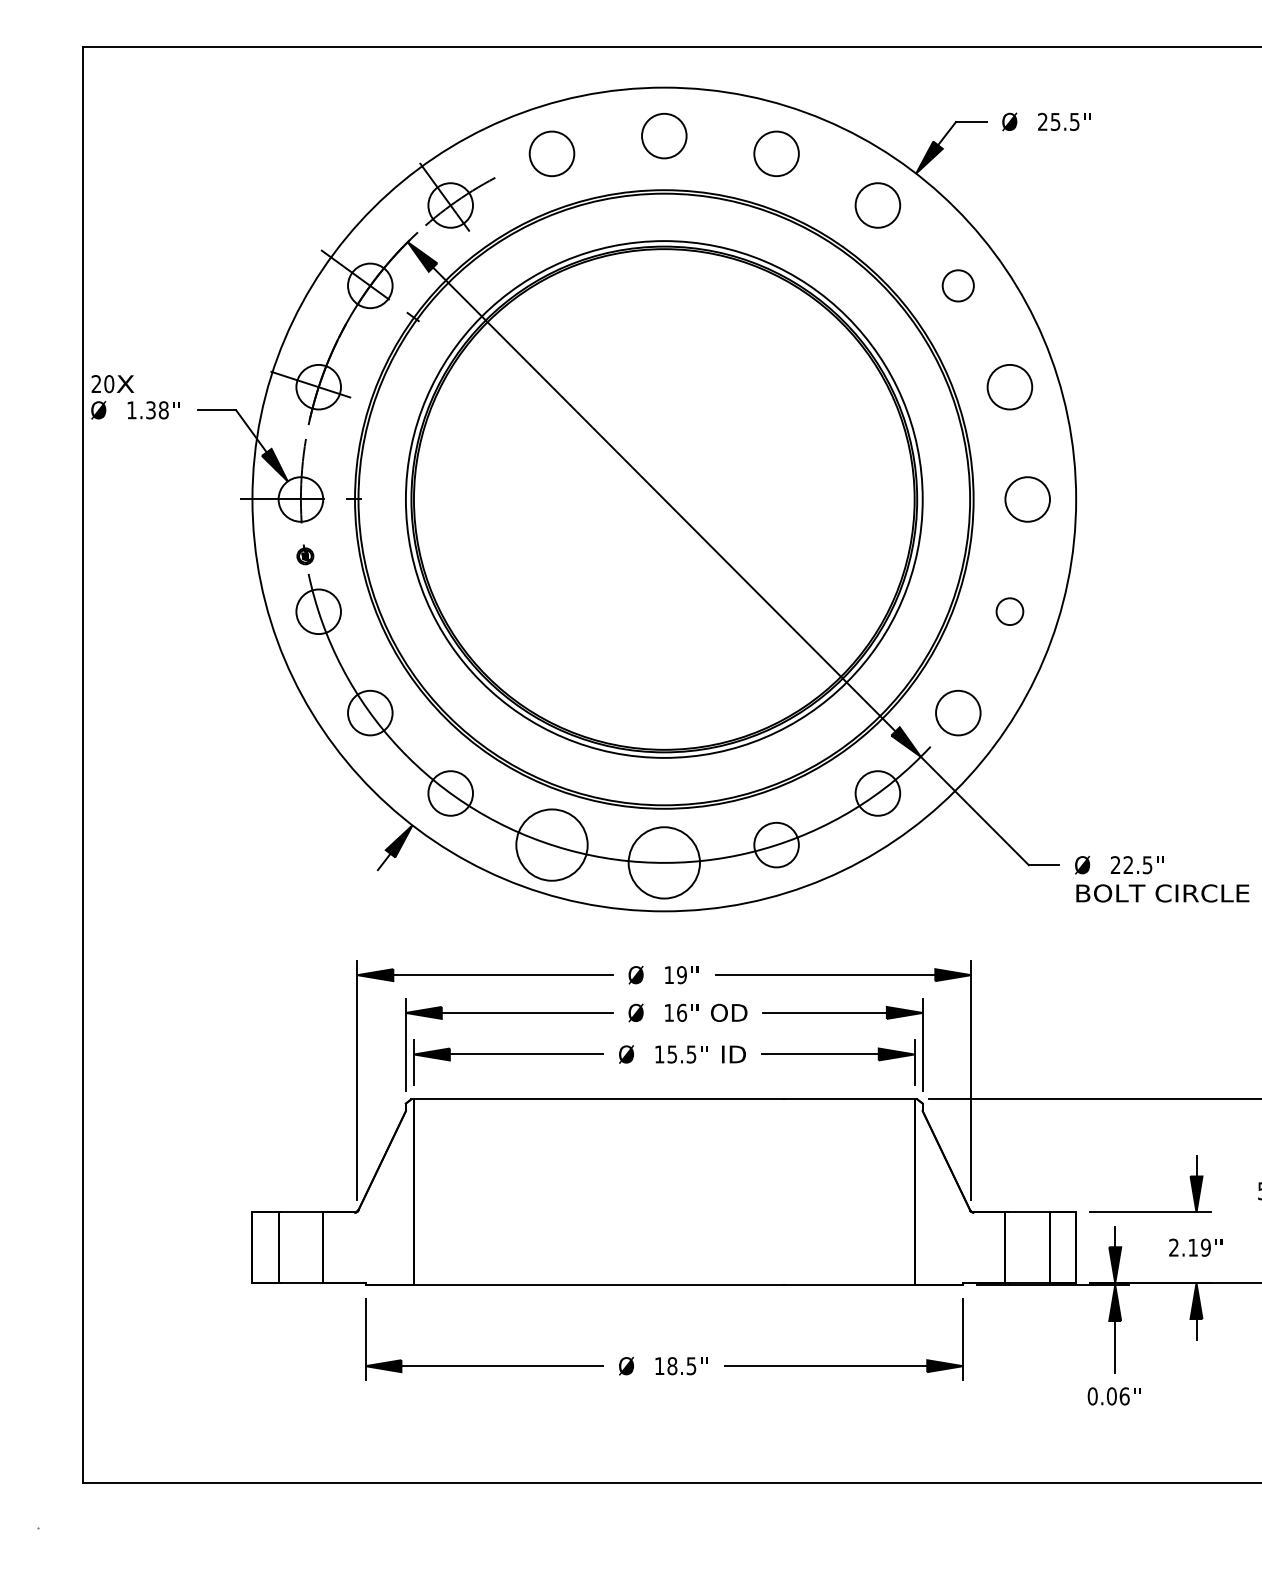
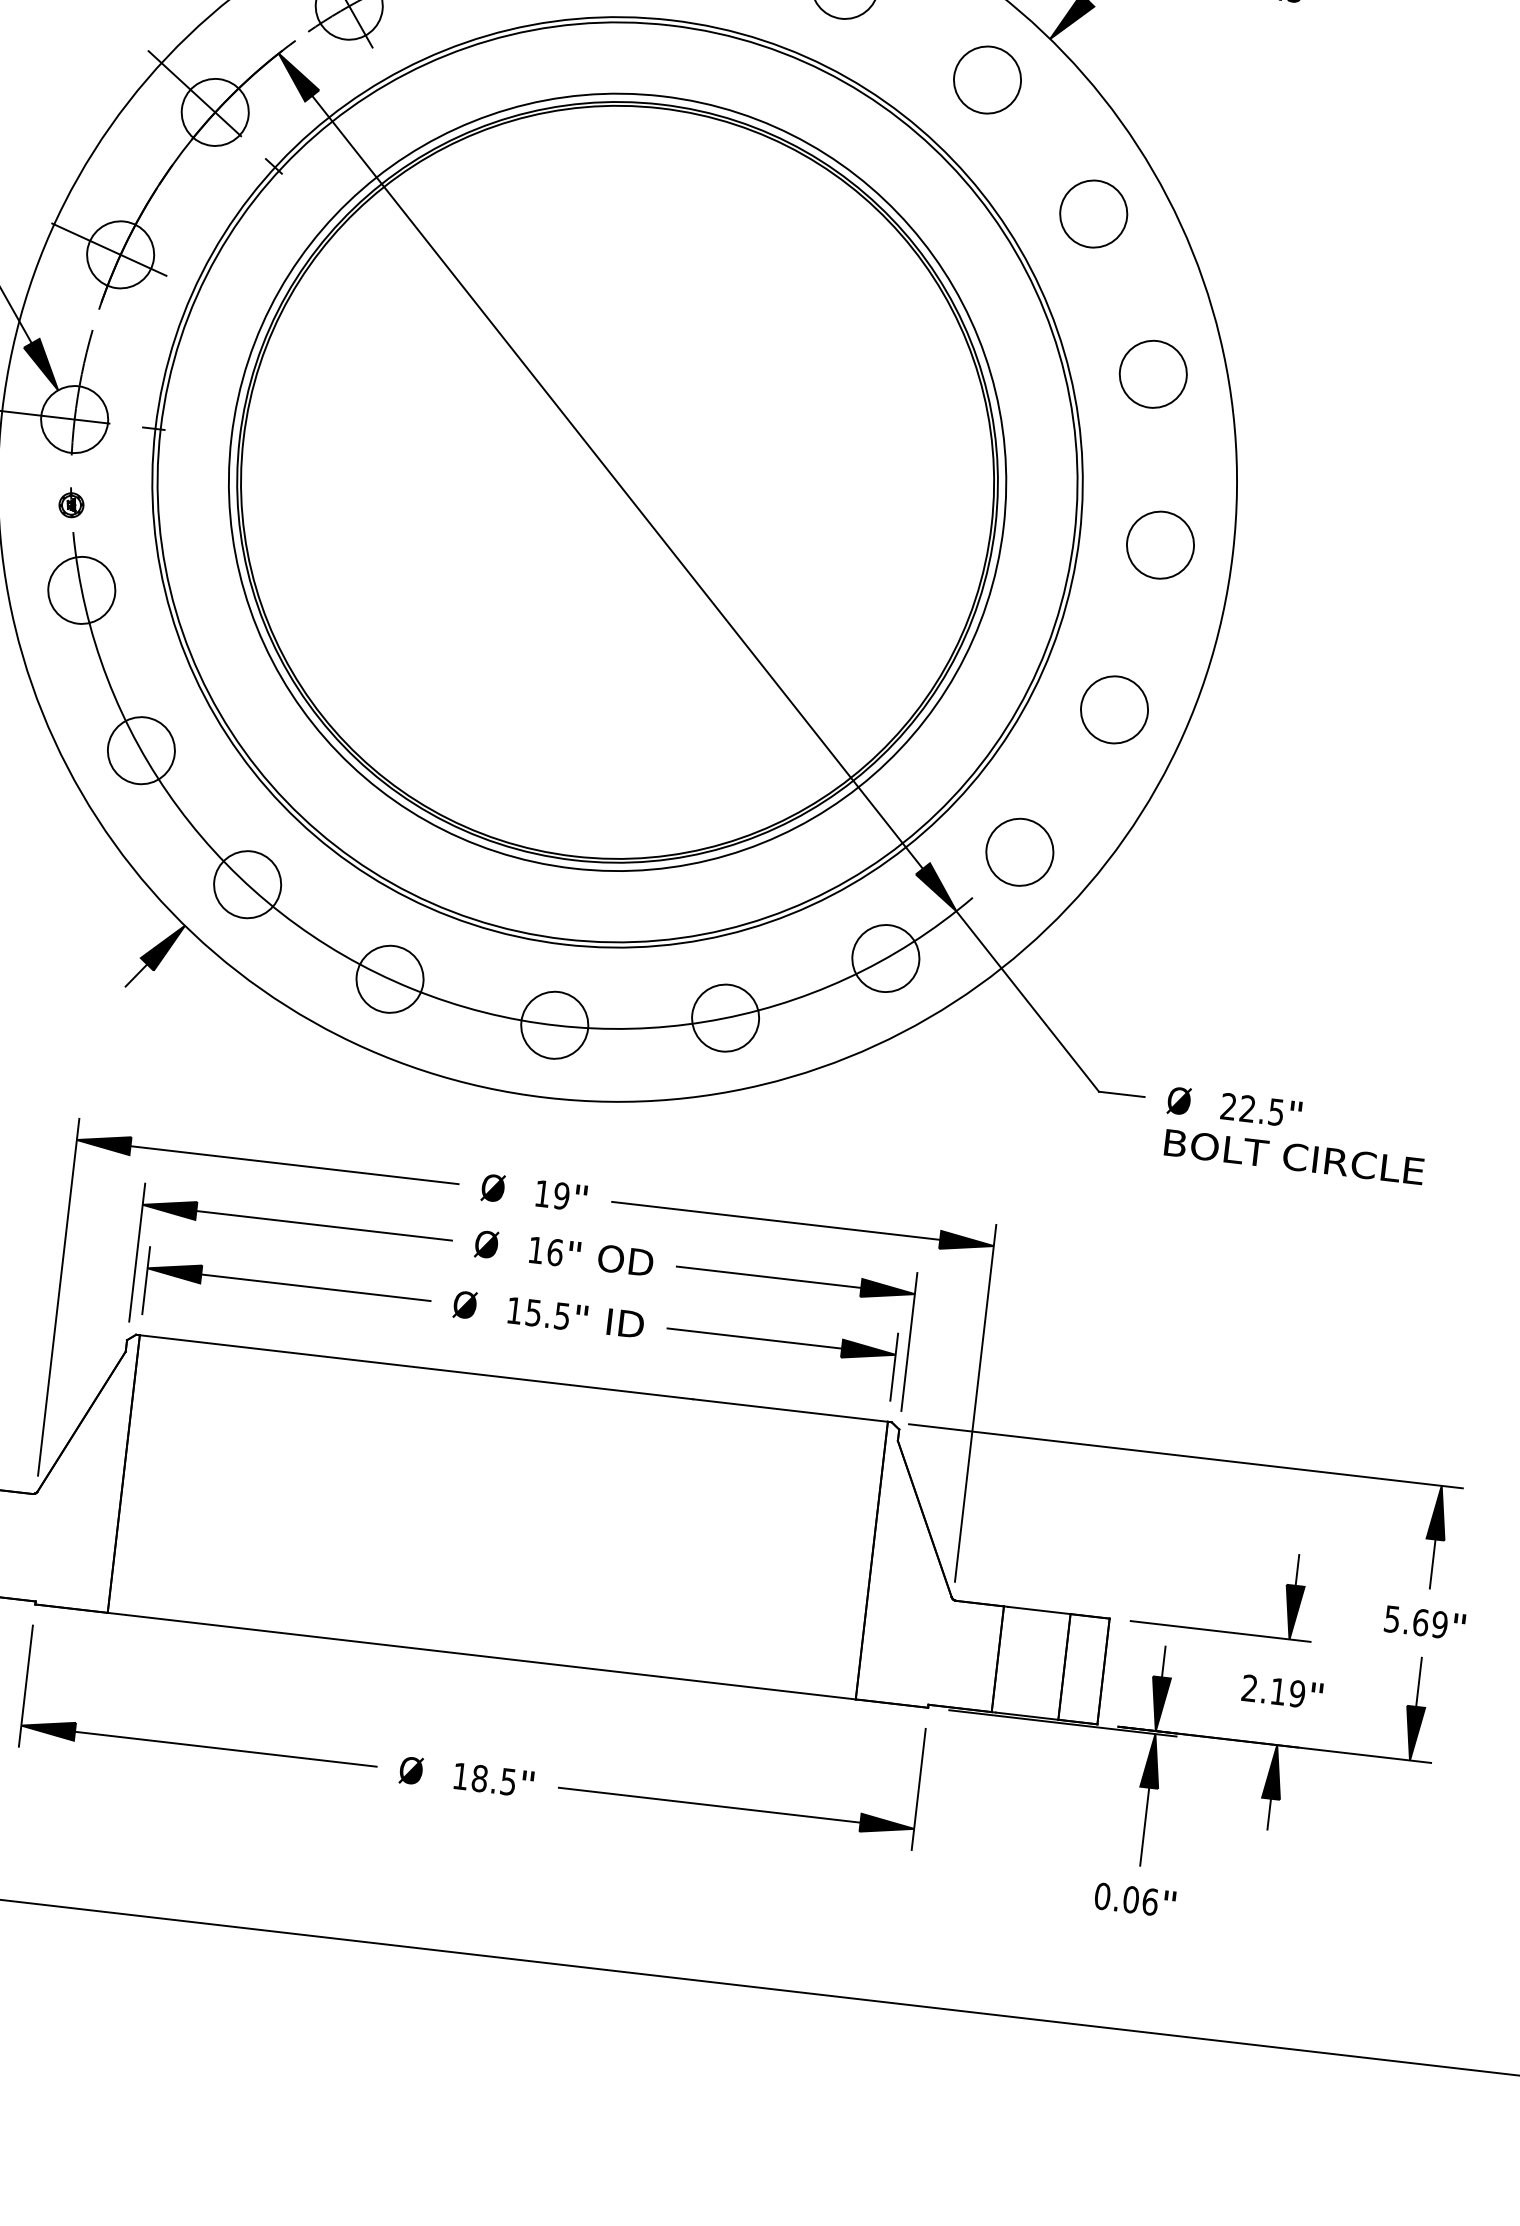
circle: (958, 285) -> (1094, 213), size x1.43
circle: (1009, 611) -> (1113, 709), size x1.67
circle: (551, 844) -> (389, 978), size x0.62
circle: (664, 862) -> (555, 1024), size x0.62

